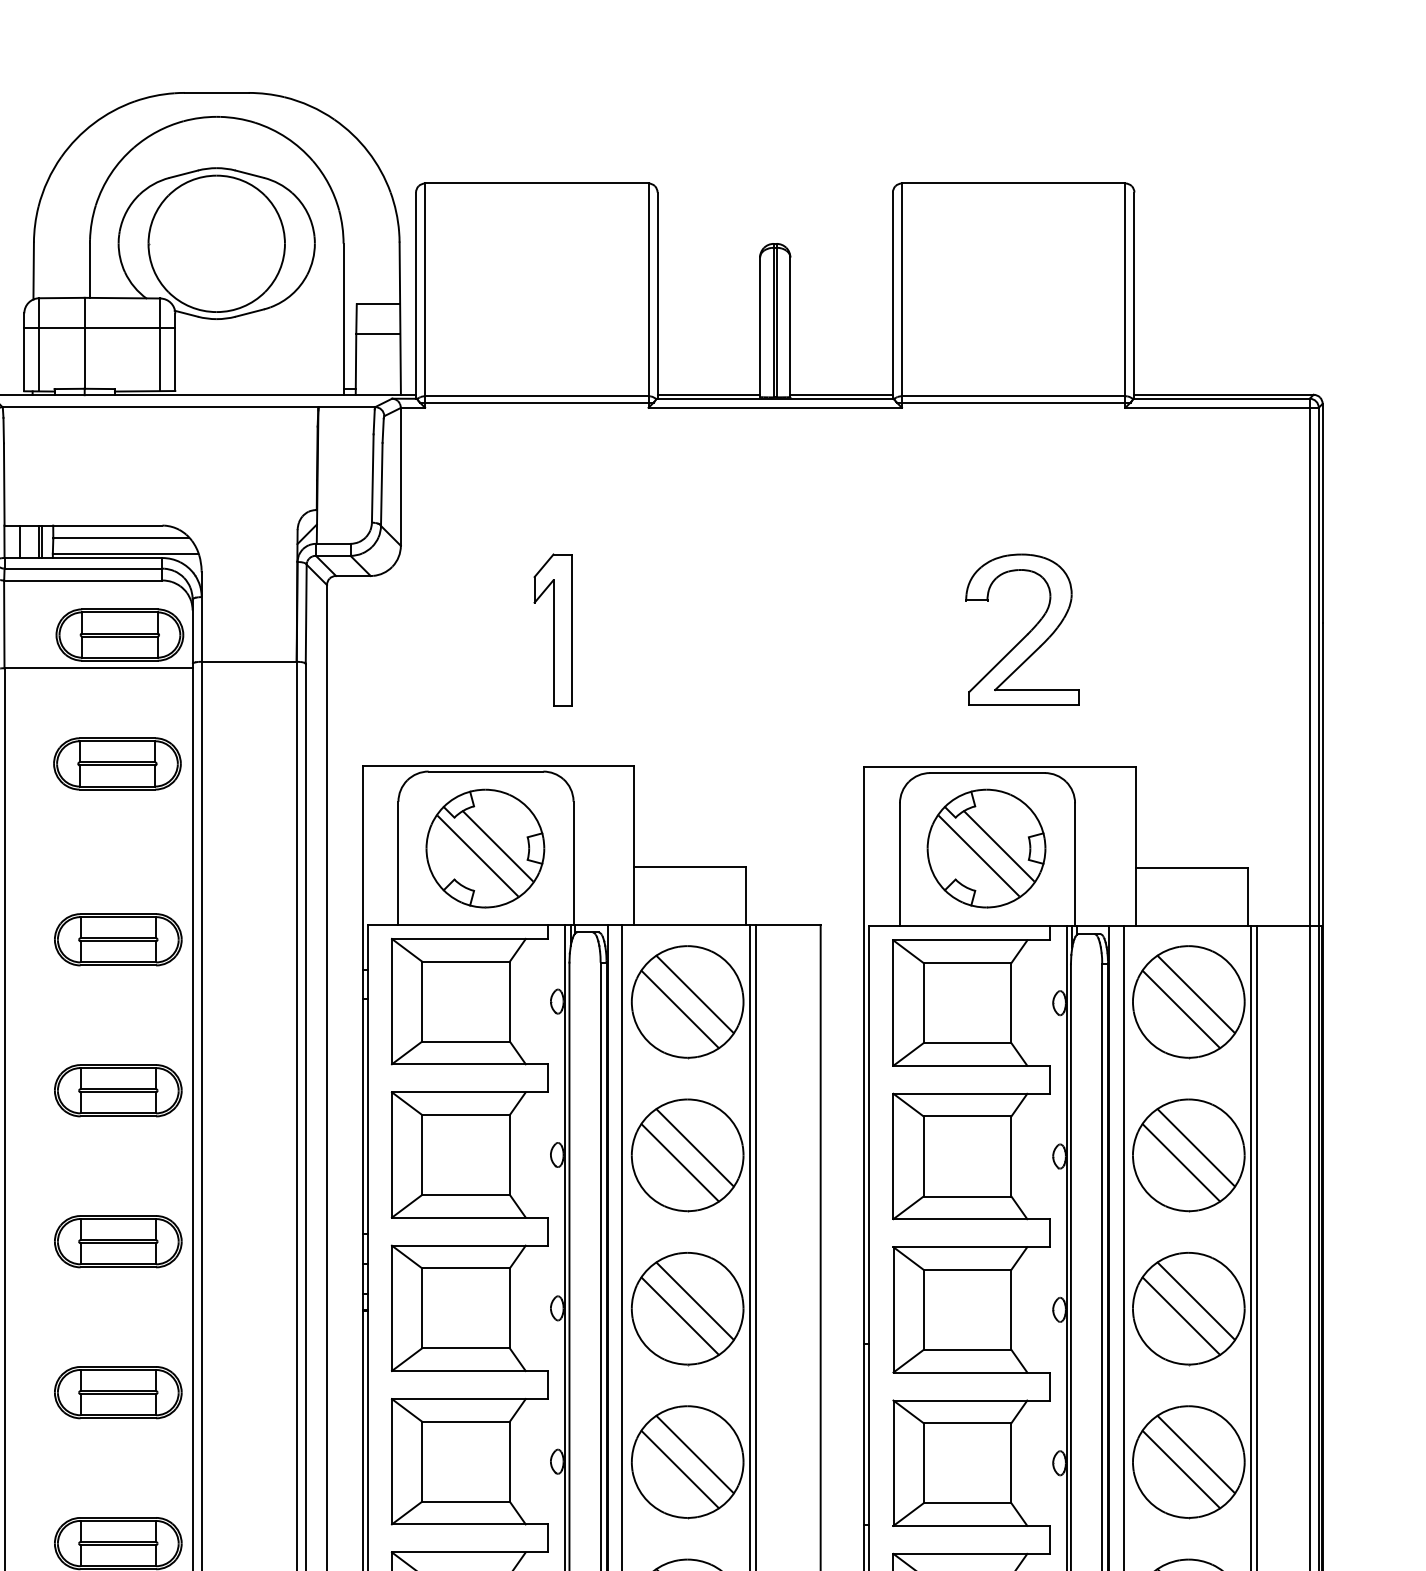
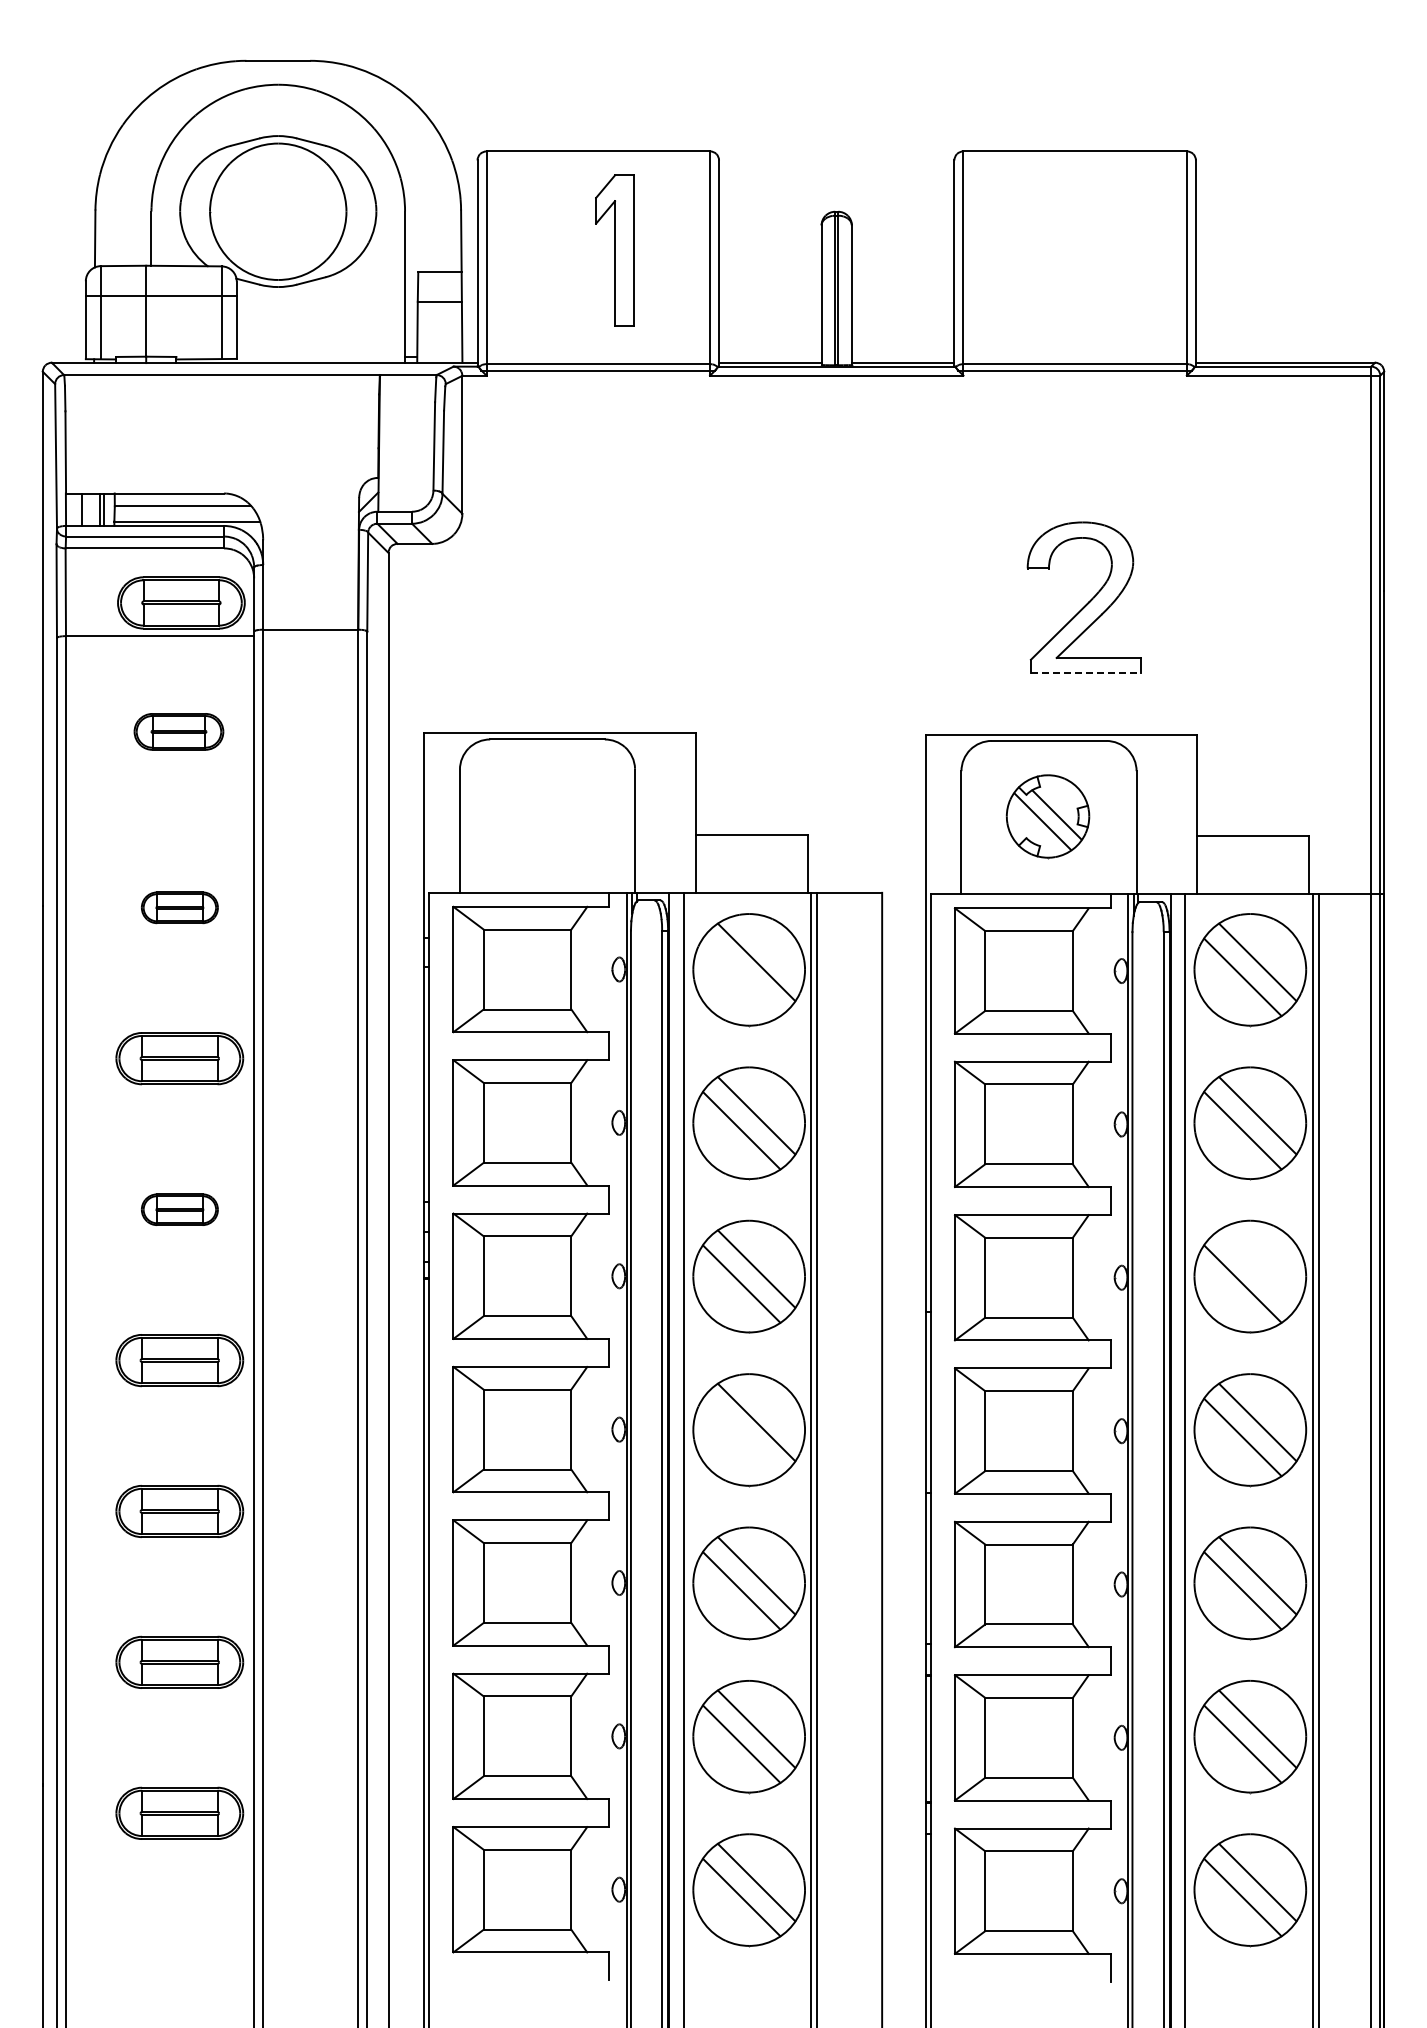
part: (553, 629) -> (614, 250), moved
line: (1024, 705) -> (1085, 673), solid -> dashed
part: (117, 763) -> (178, 731), size x0.7
part: (485, 848) -> (546, 816), removed
part: (986, 848) -> (1047, 816), size x0.7
part: (118, 939) -> (179, 907), size x0.6
line: (680, 1008) -> (741, 976), removed
part: (118, 1241) -> (179, 1209), size x0.6
line: (1196, 1300) -> (1257, 1268), removed
line: (680, 1469) -> (741, 1437), removed

